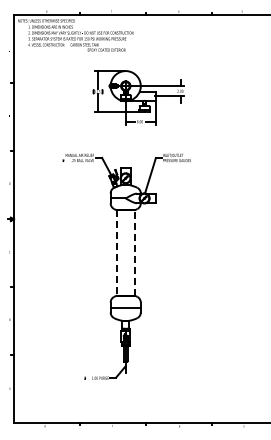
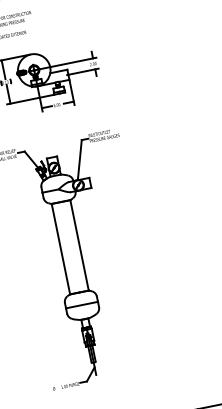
line: (116, 252) -> (60, 248), dashed -> solid
line: (134, 252) -> (79, 244), dashed -> solid

